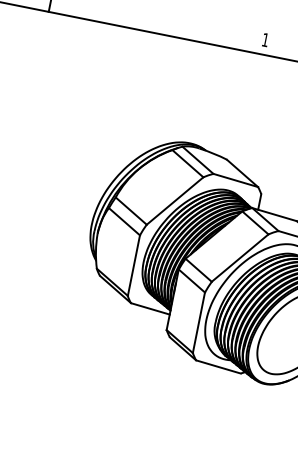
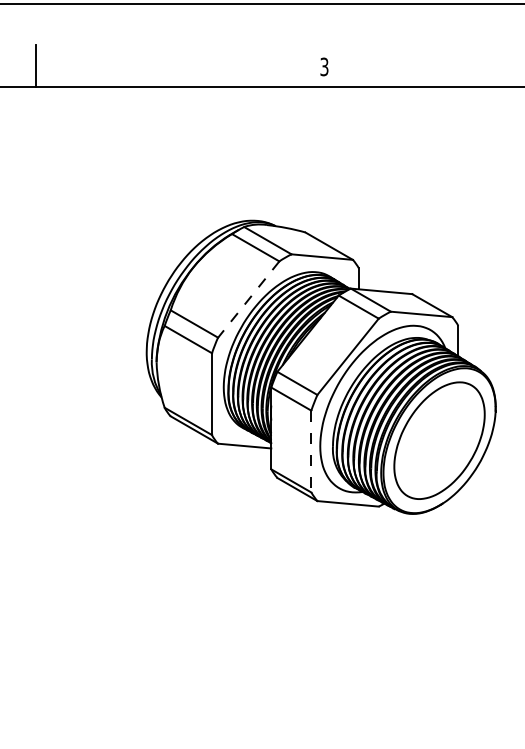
text: (265, 39) -> (324, 66), 1 -> 3
line: (174, 200) -> (248, 299), solid -> dashed
line: (199, 322) -> (311, 451), solid -> dashed

